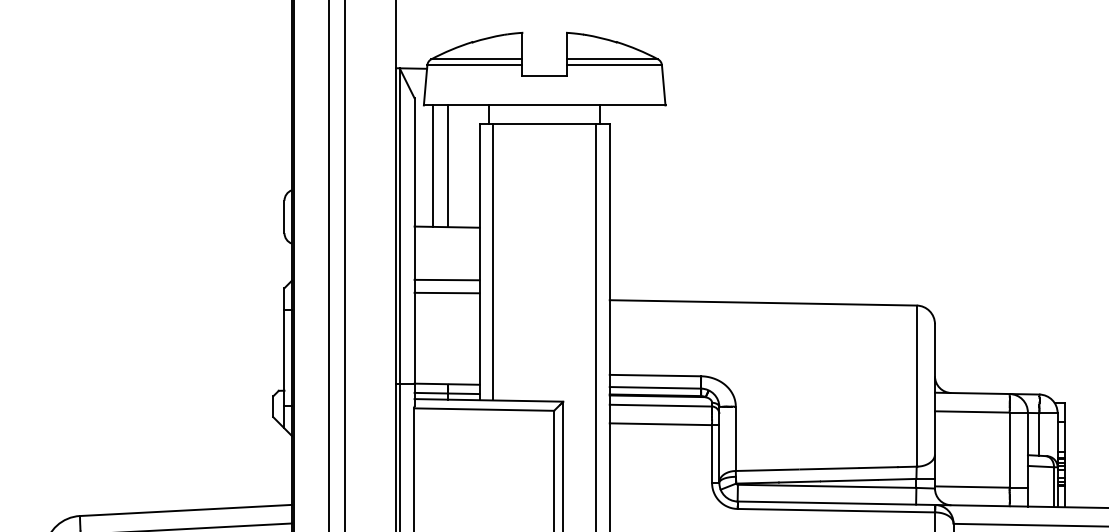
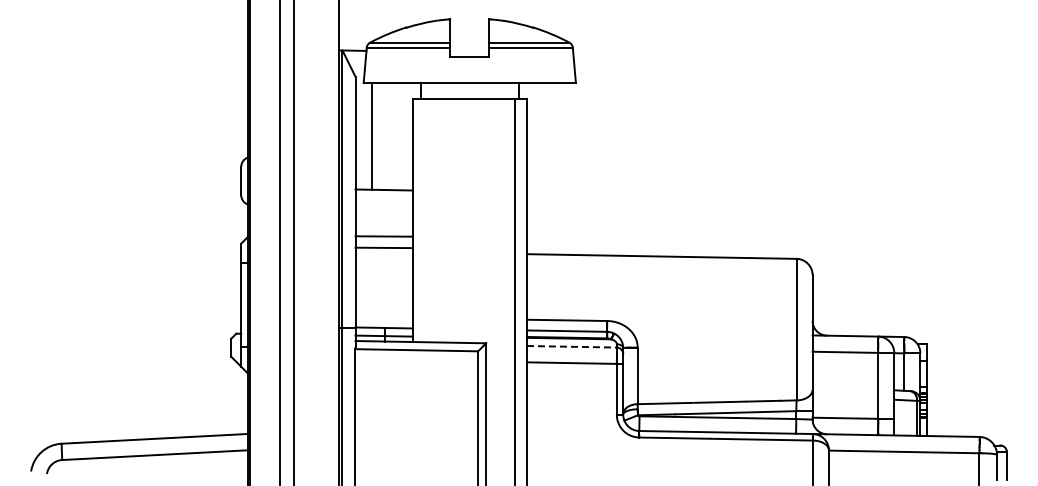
line: (447, 166) -> (384, 136), removed
line: (493, 261) -> (424, 220), removed
line: (660, 405) -> (571, 346), solid -> dashed

